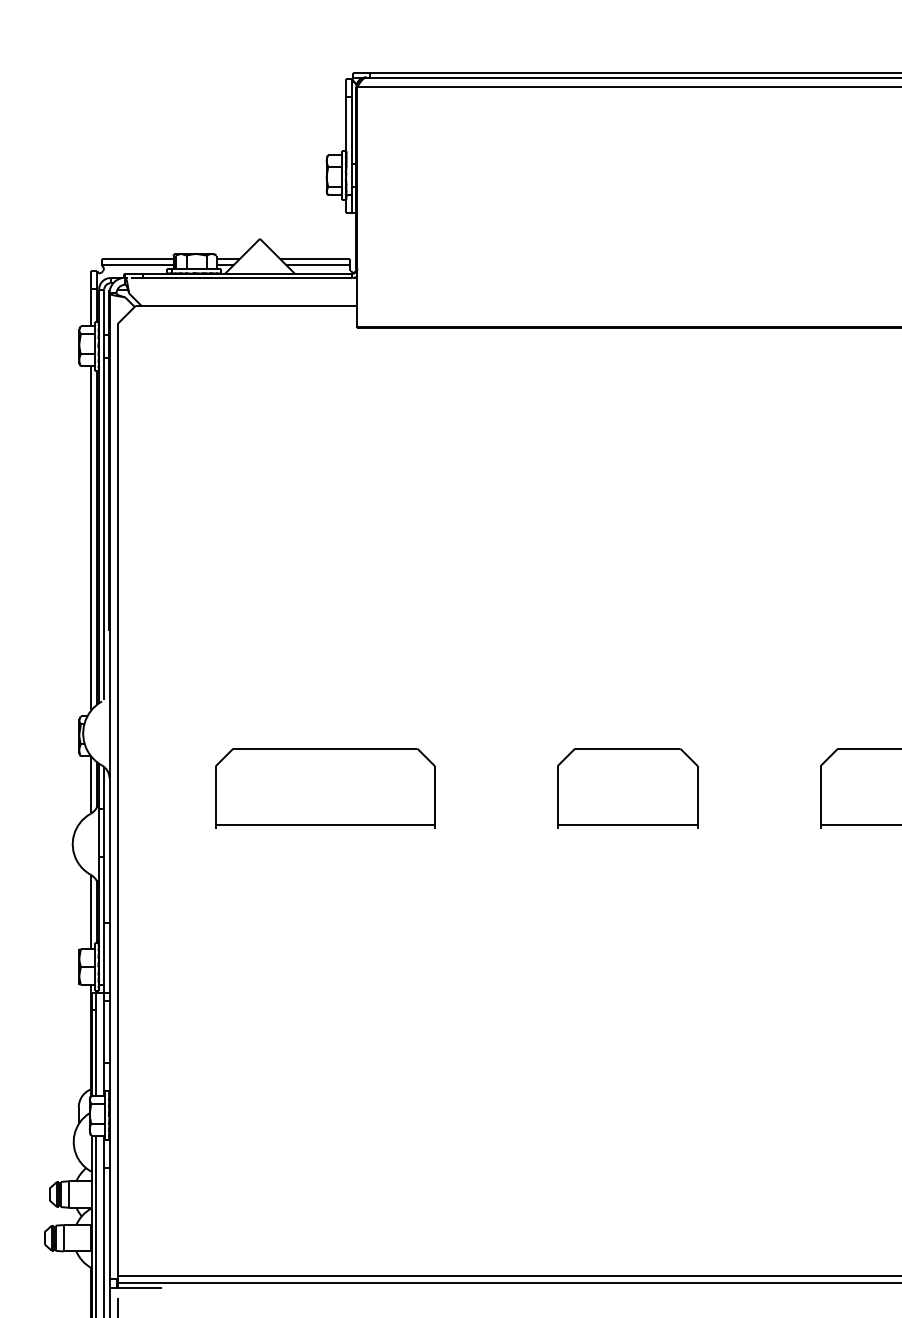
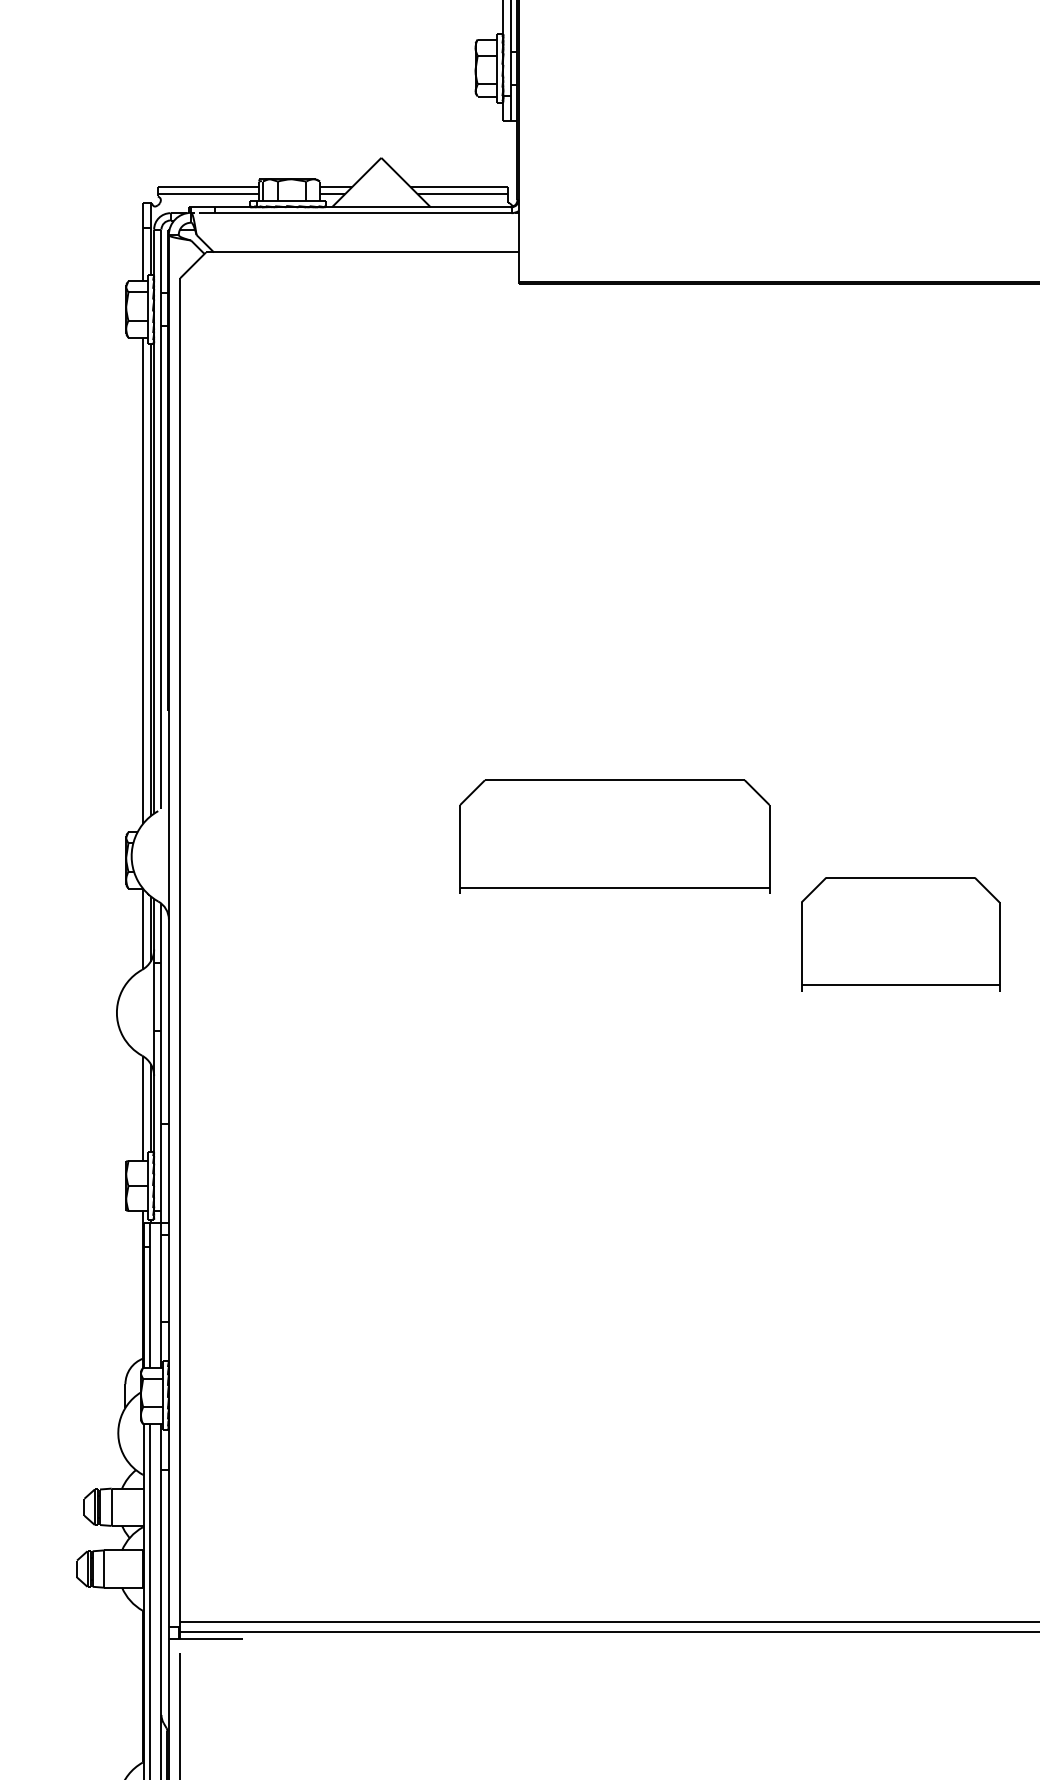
part: (325, 788) -> (615, 836), moved

